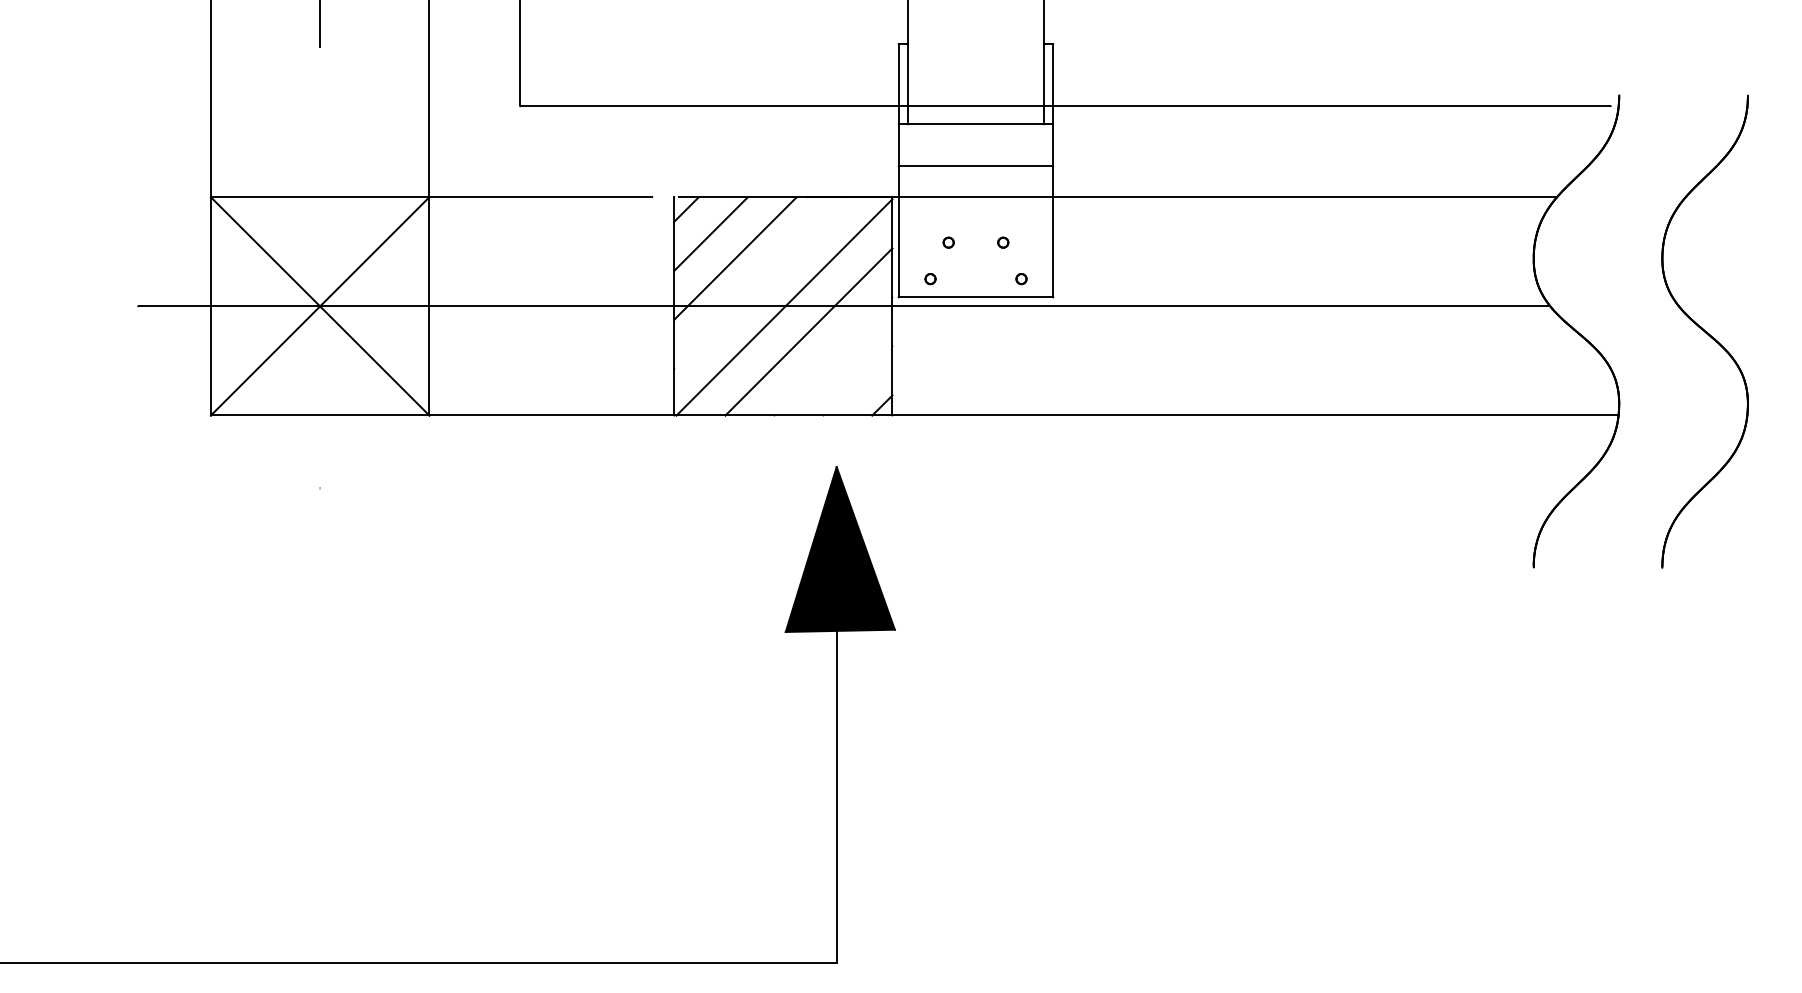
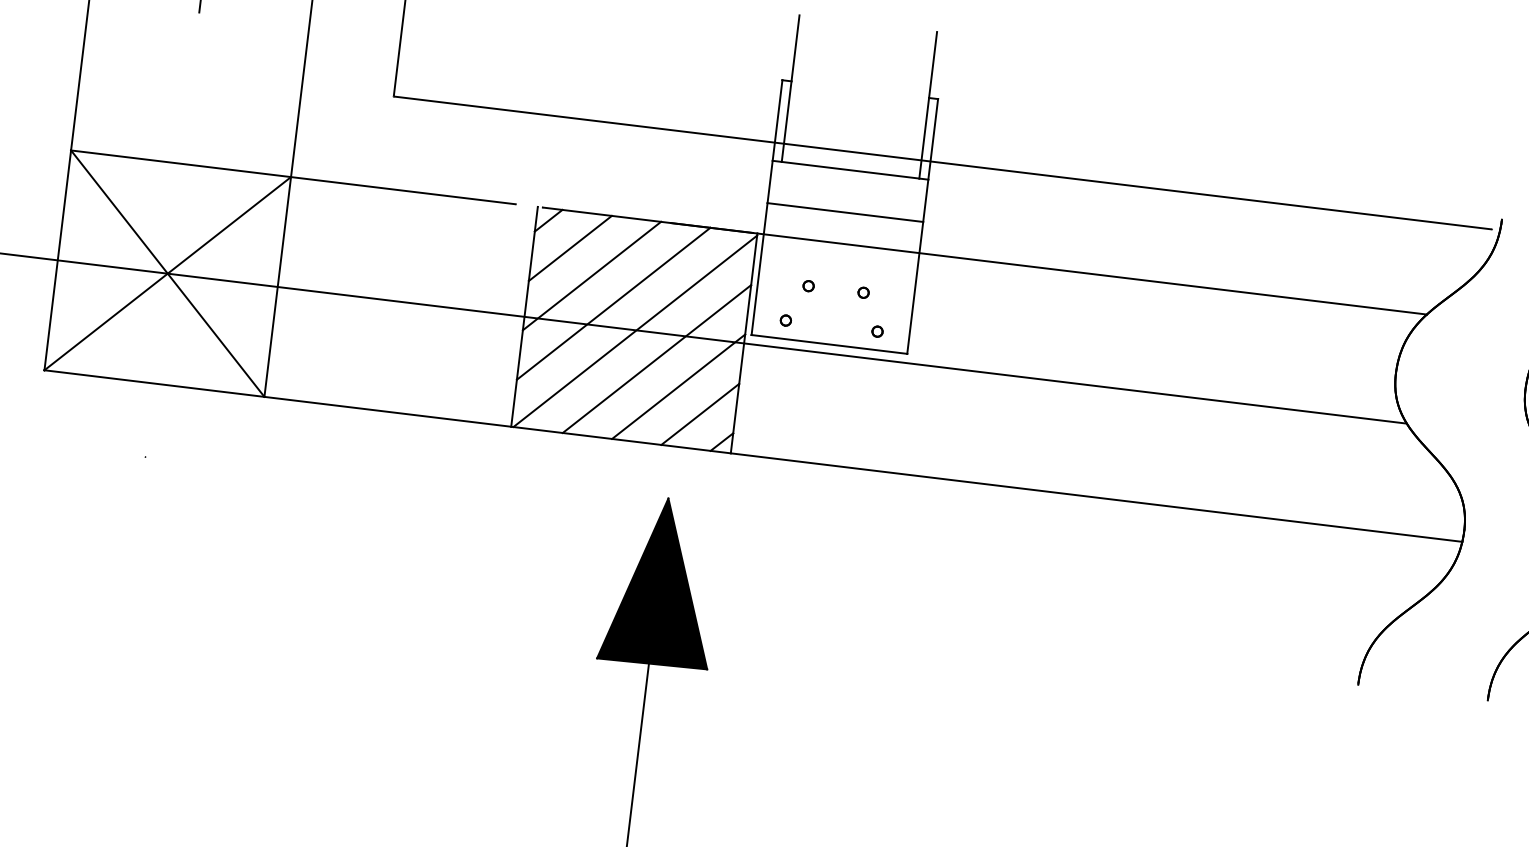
line: (759, 282) -> (613, 303), added
line: (833, 356) -> (678, 386), added
line: (857, 380) -> (699, 413), added

